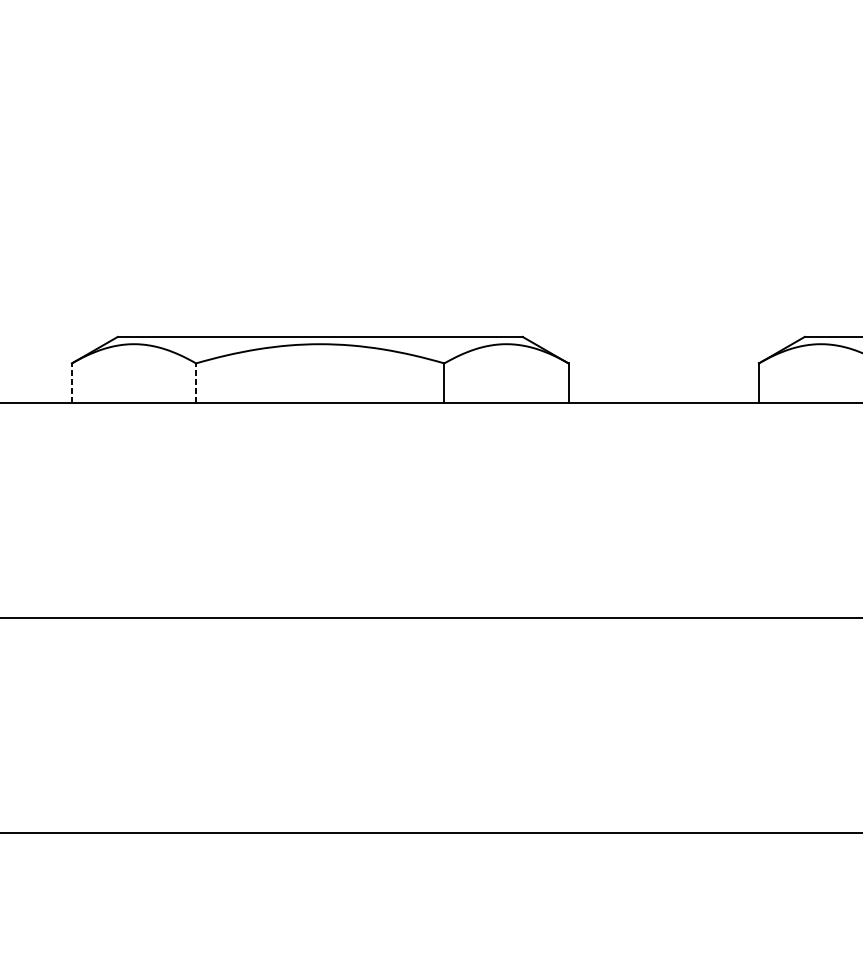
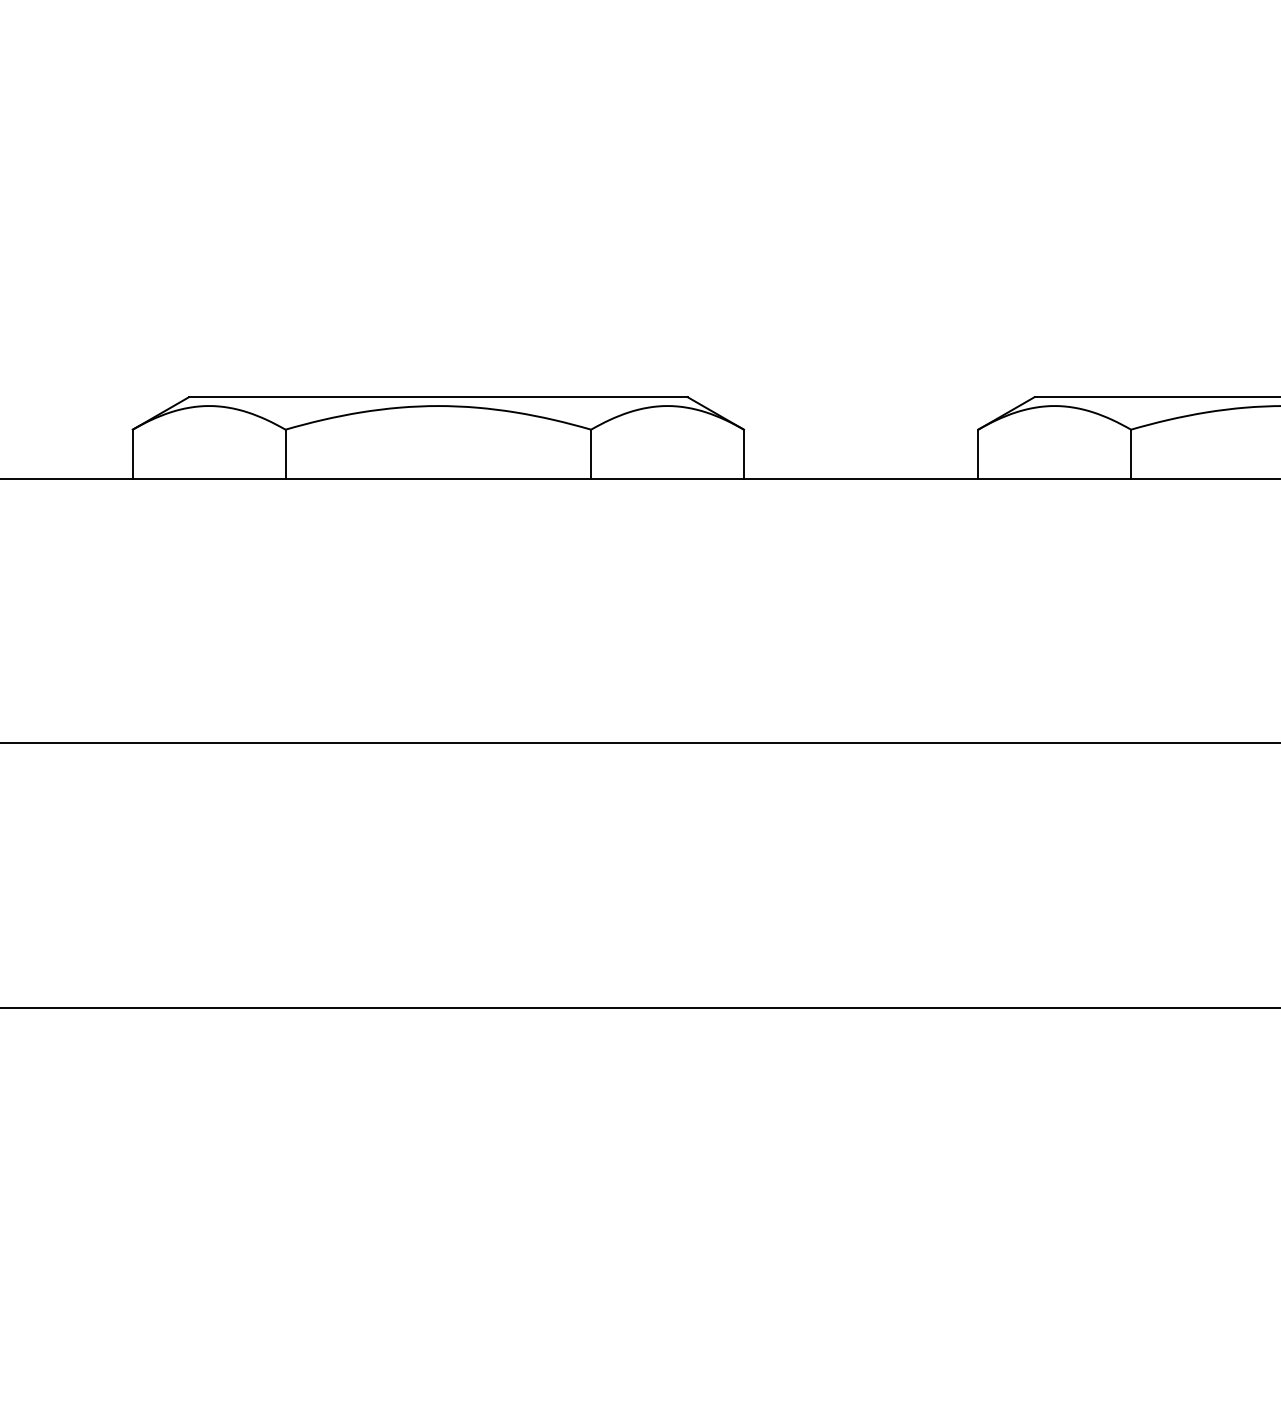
line: (71, 382) -> (132, 453), dashed -> solid
line: (196, 382) -> (285, 453), dashed -> solid

